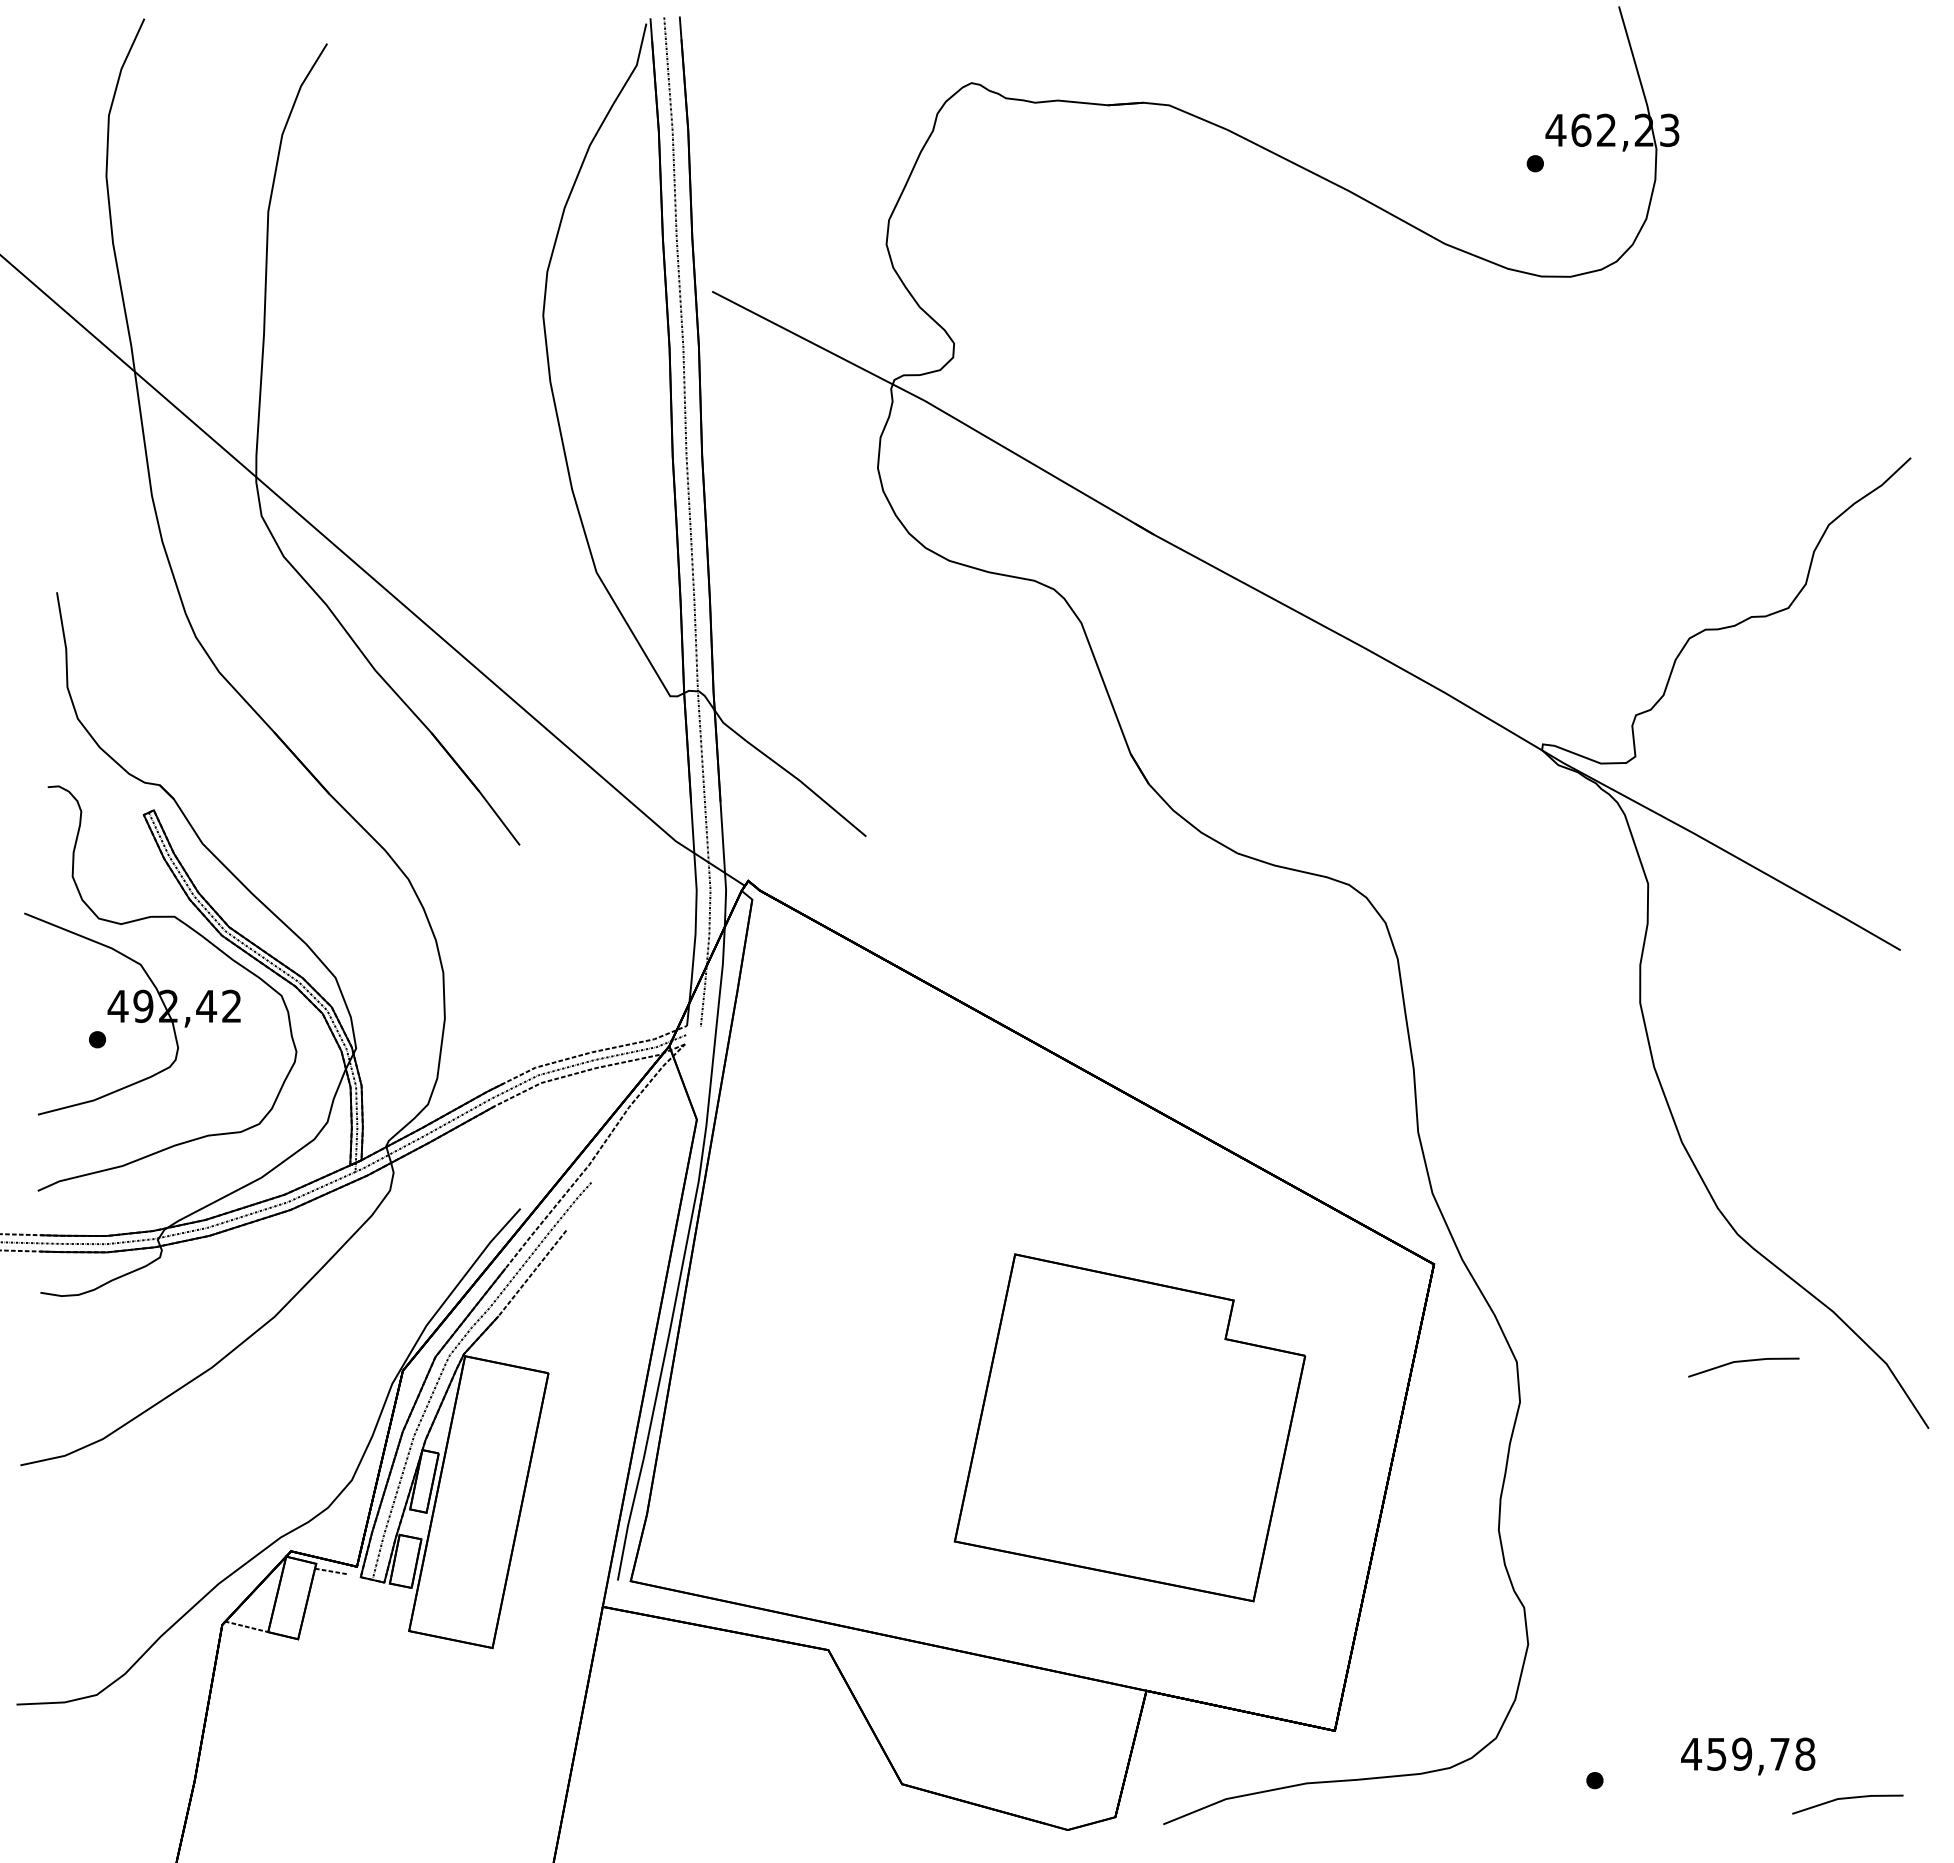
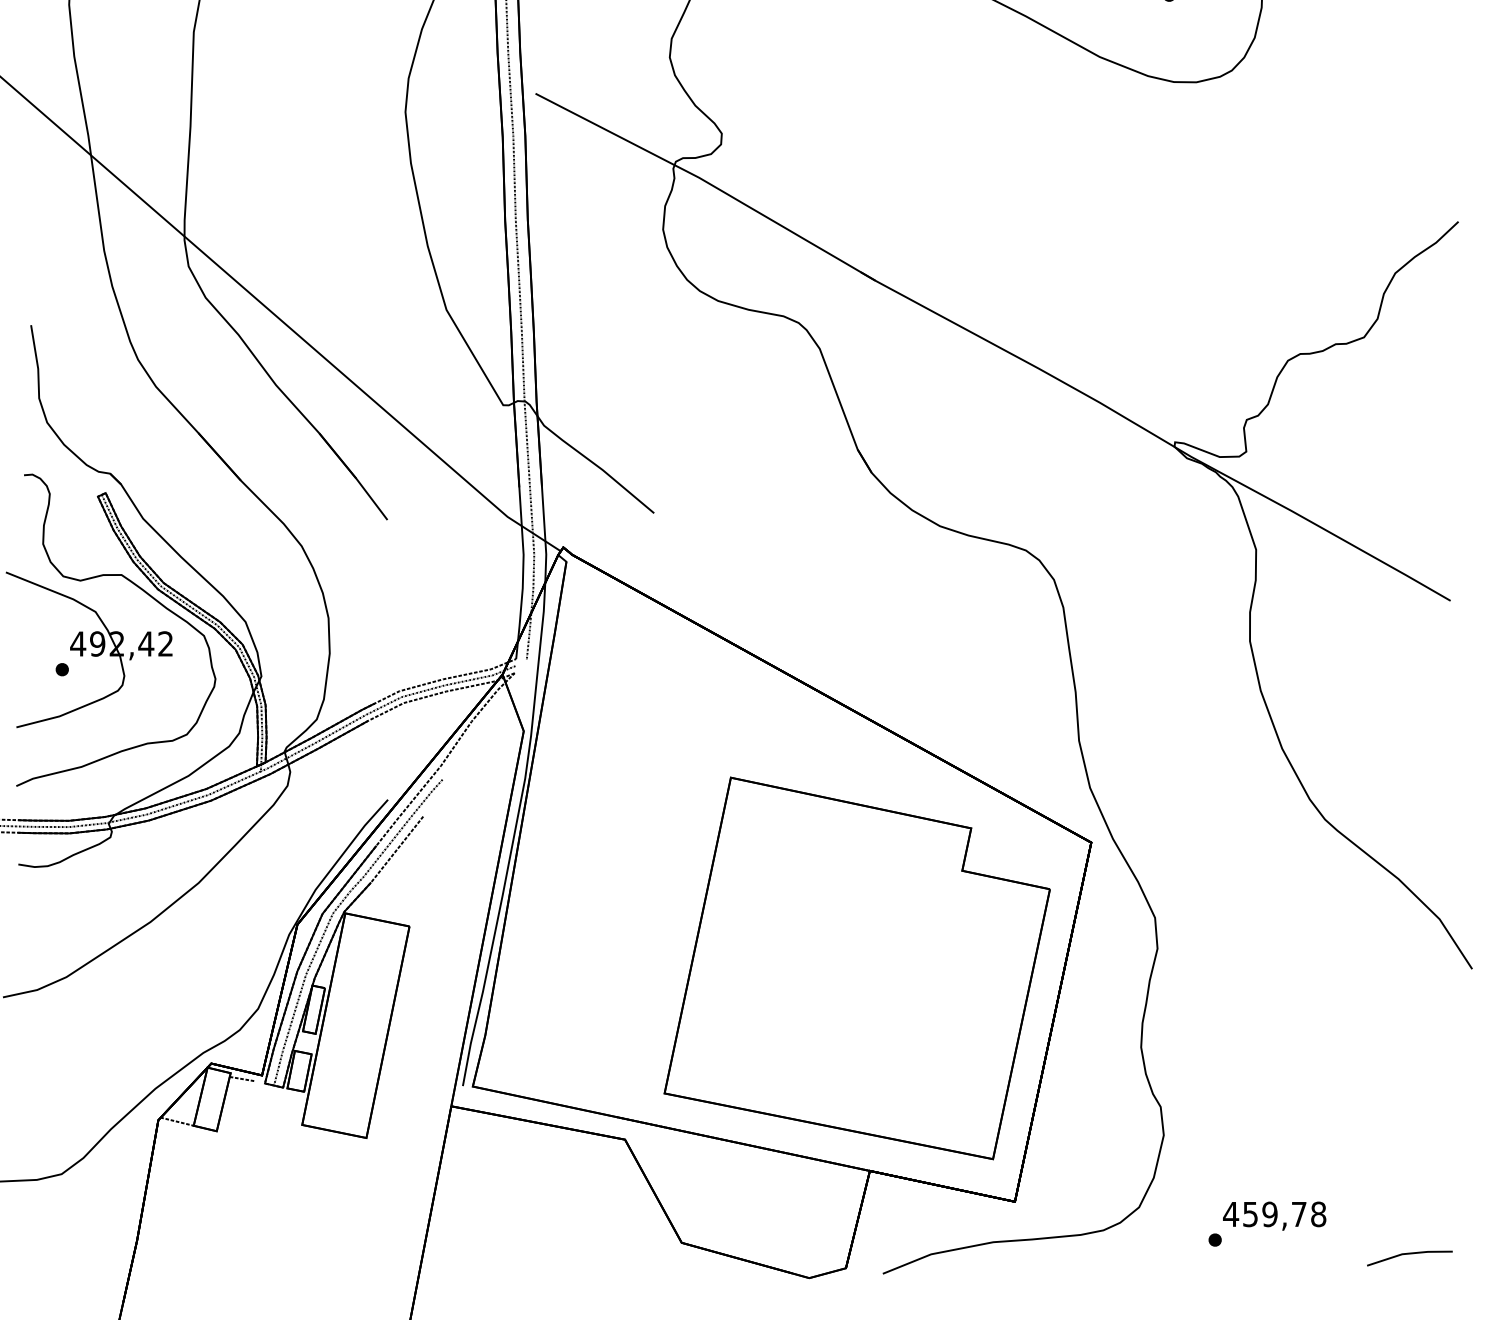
line: (1742, 1362) -> (1328, 918), removed
part: (1129, 1427) -> (856, 968), size x1.43
text: (1748, 1756) -> (1274, 1216), moved

